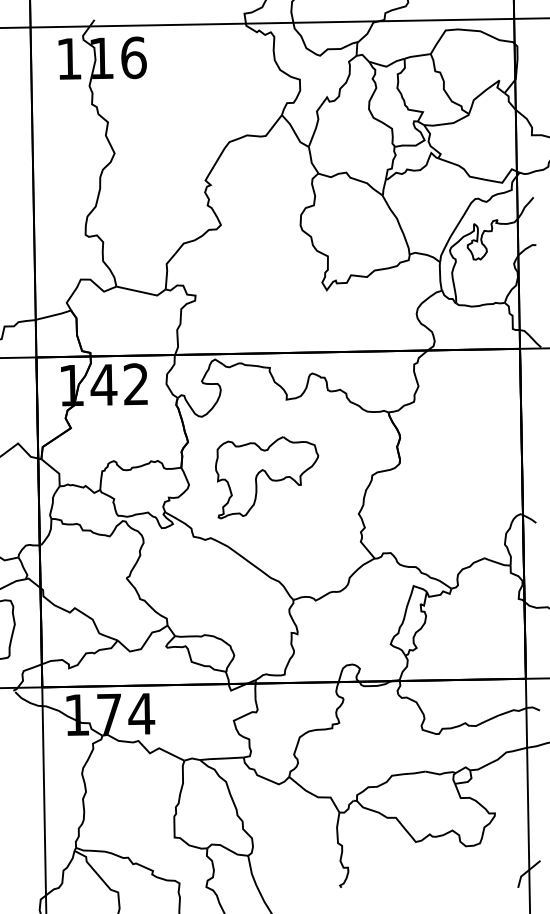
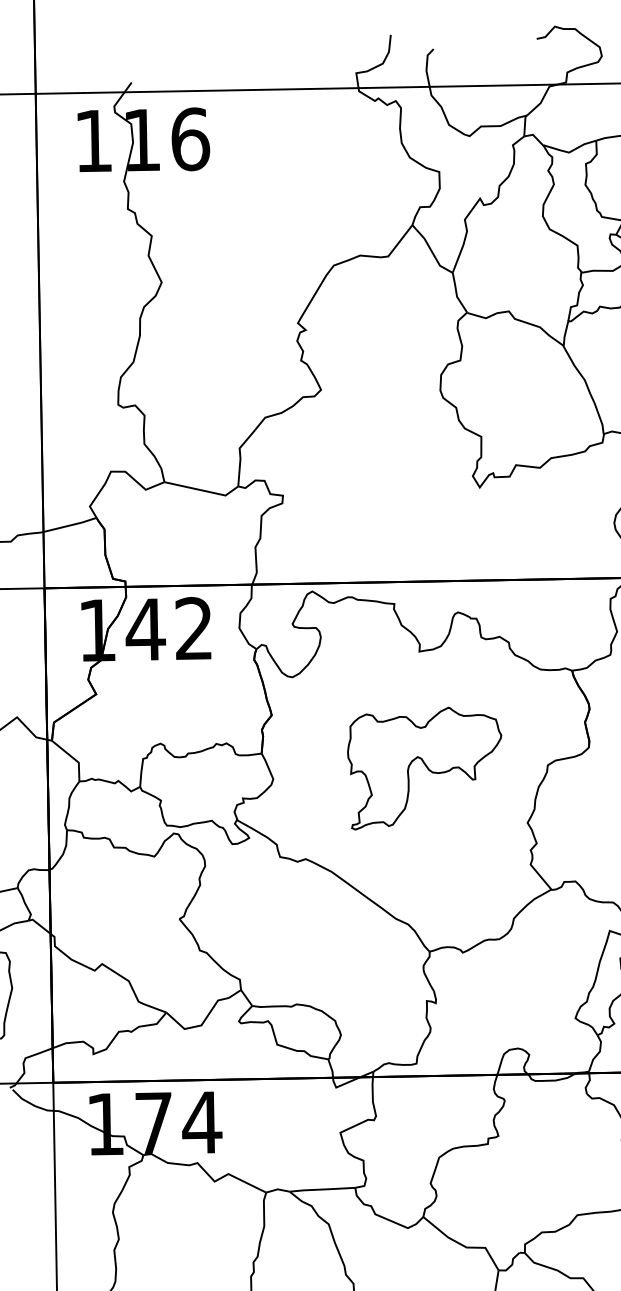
part: (267, 477) -> (425, 768), moved

